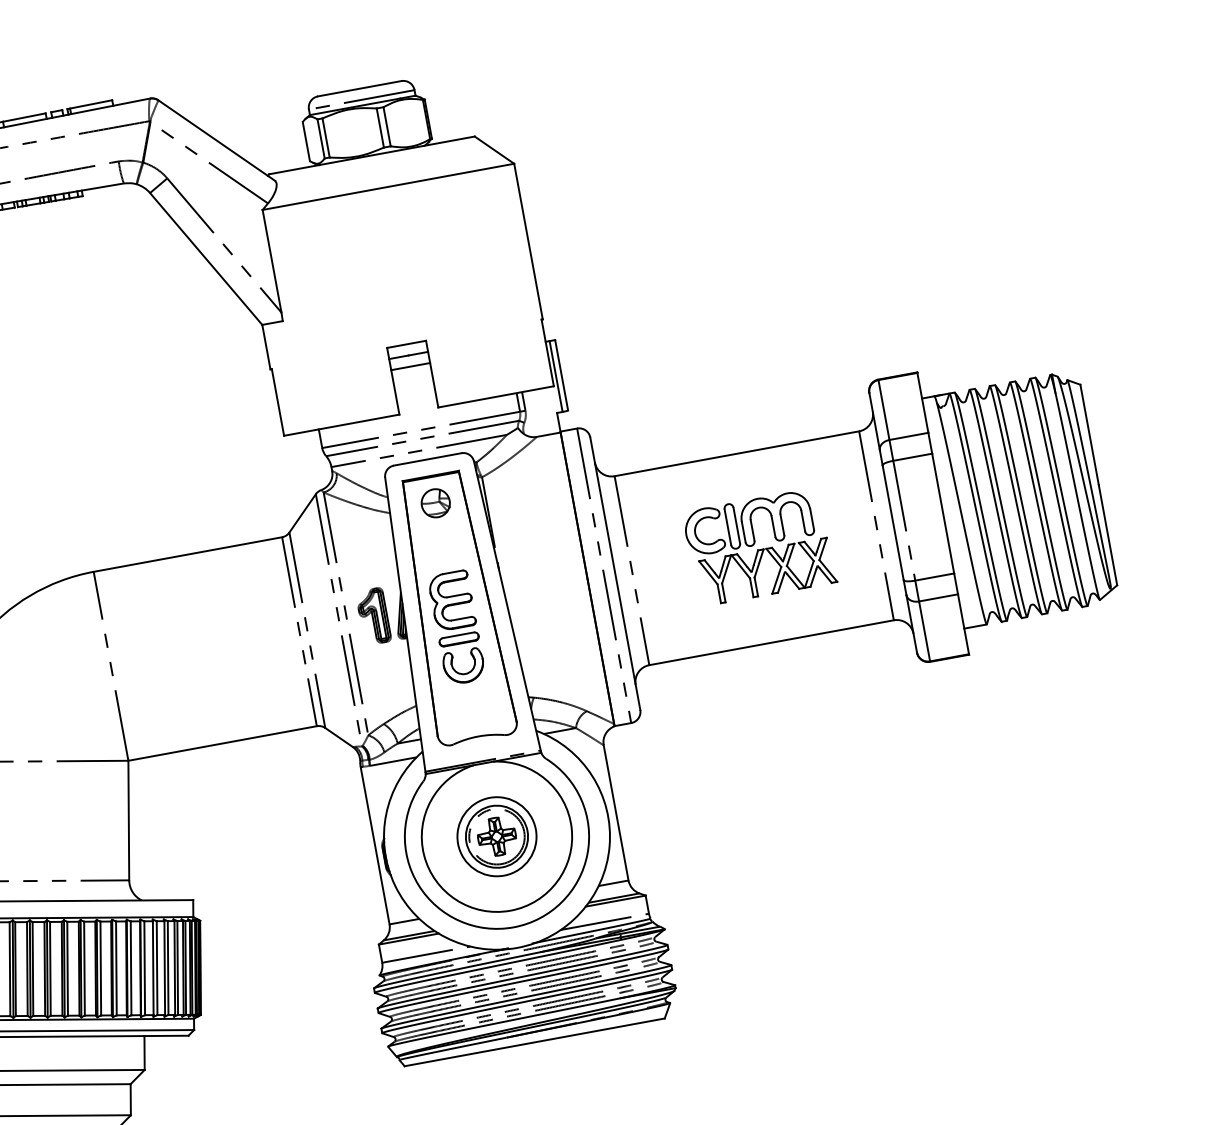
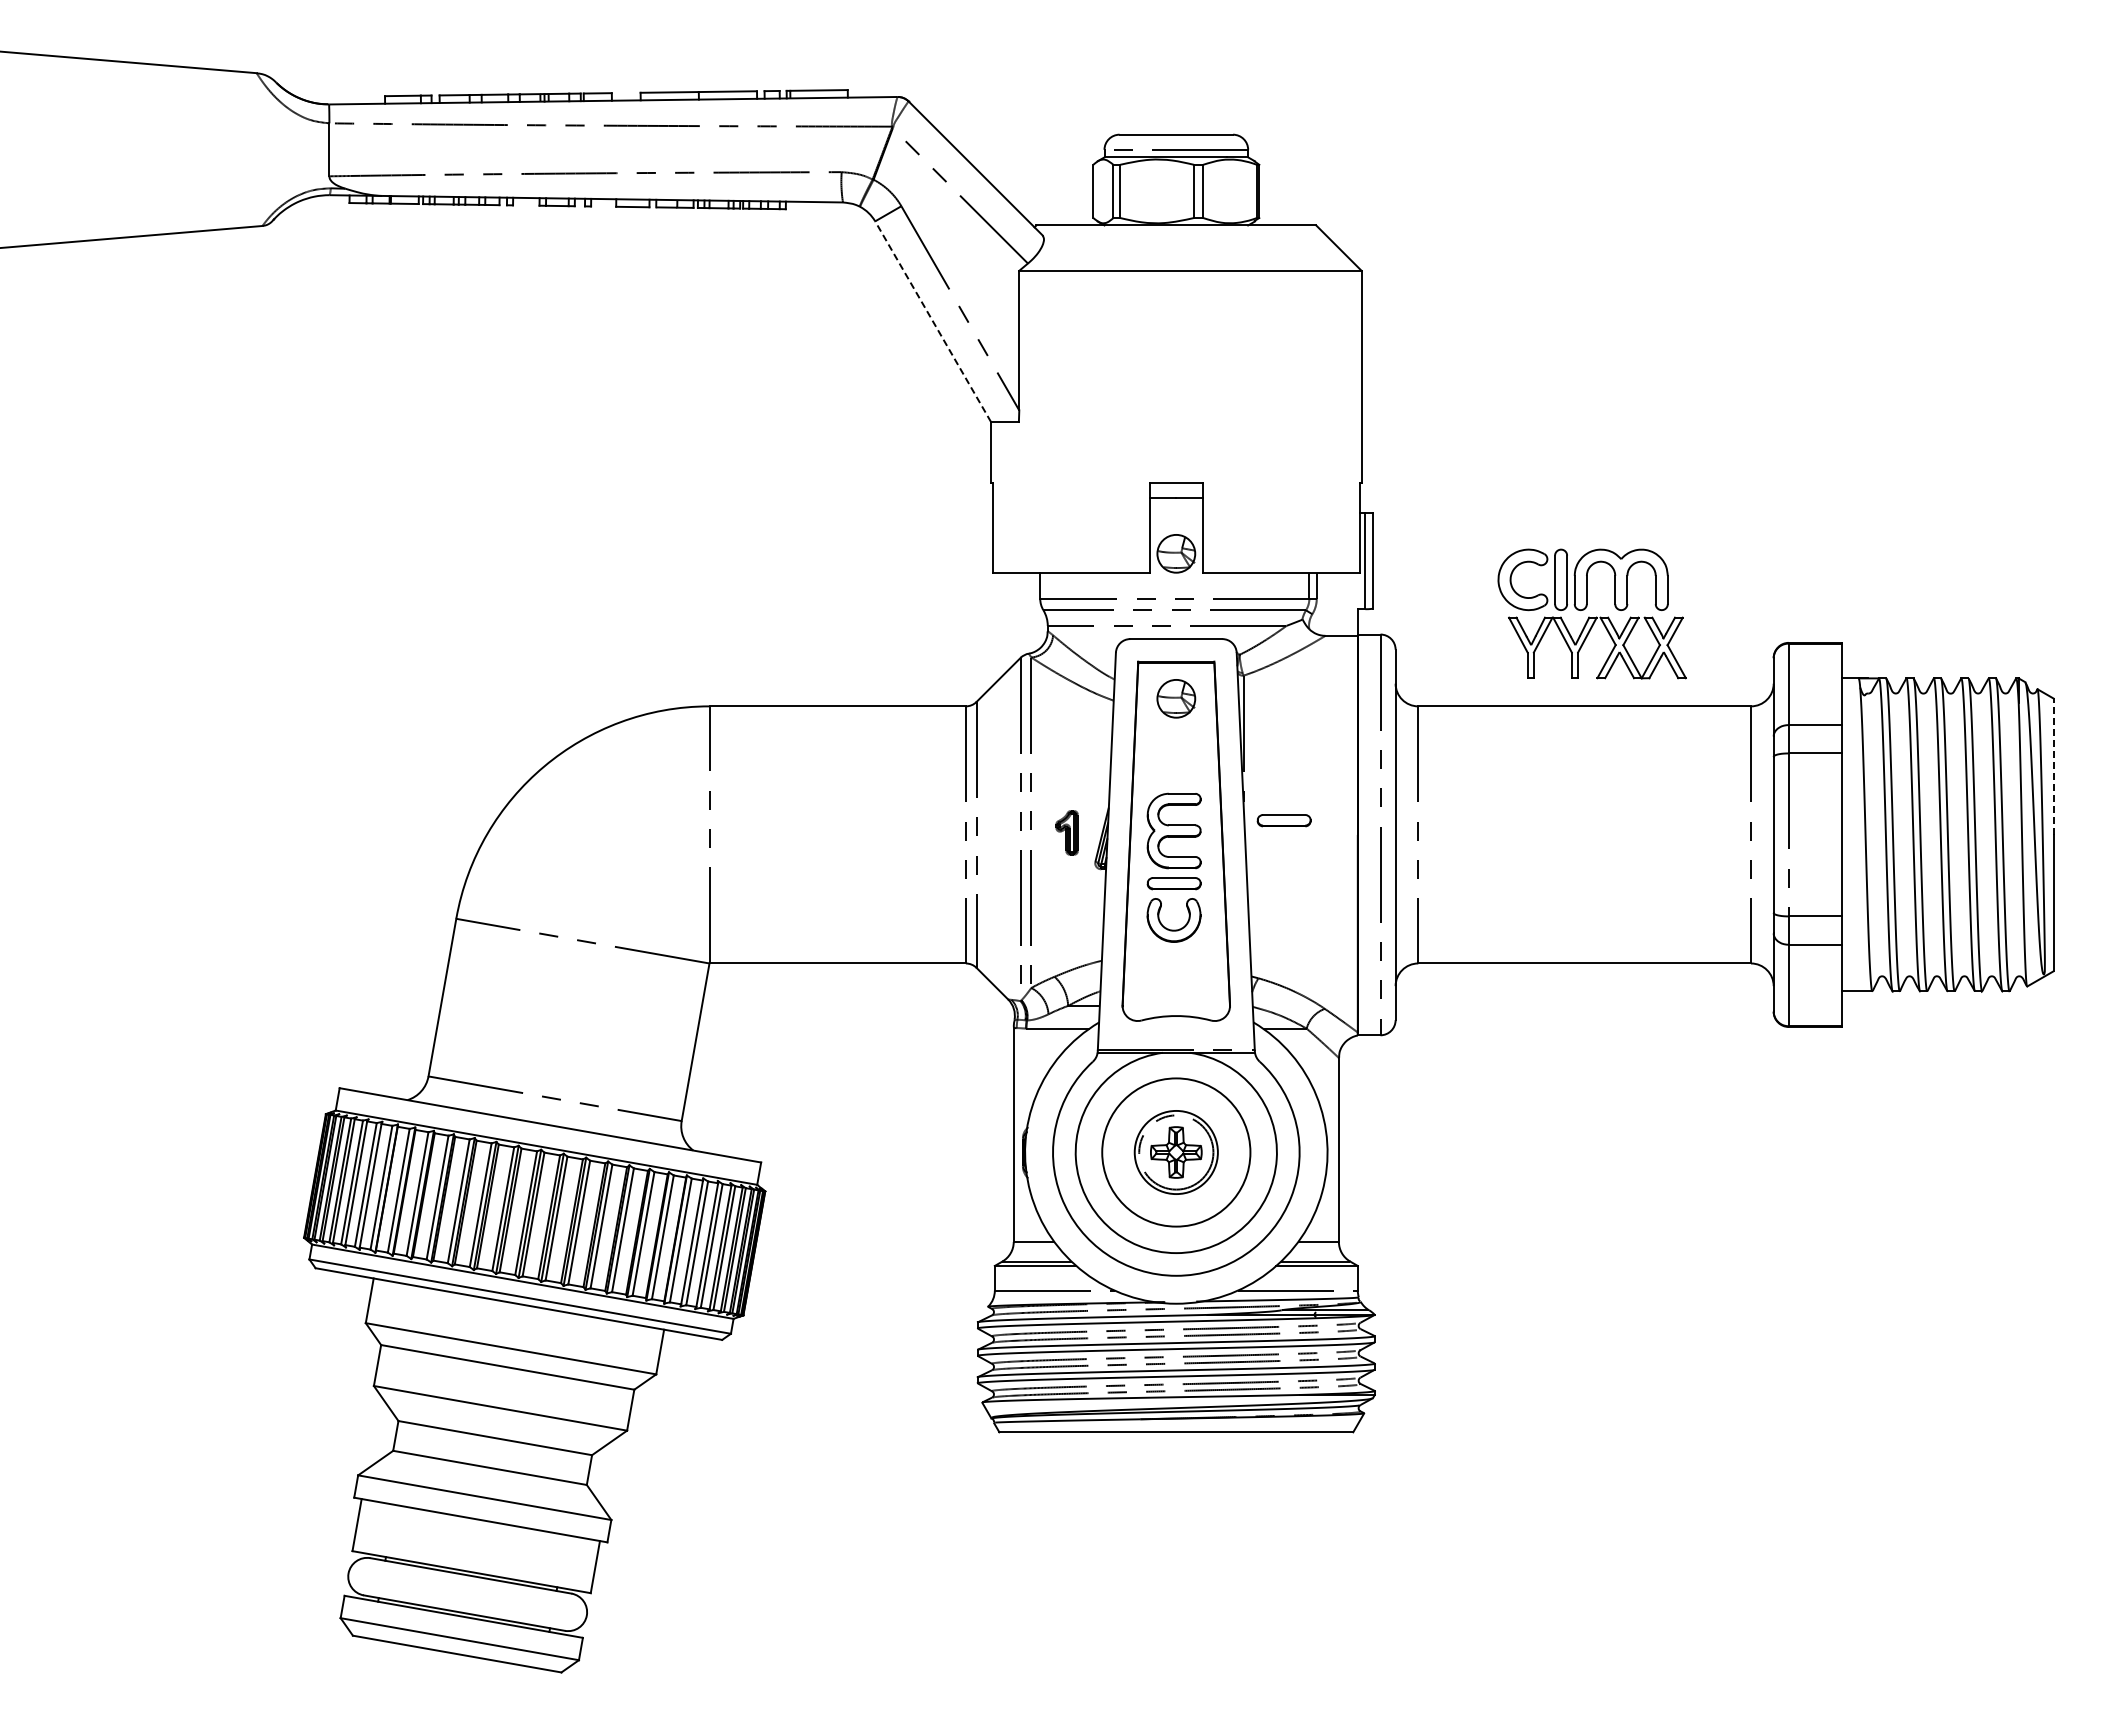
line: (206, 258) -> (933, 321), solid -> dashed
line: (410, 366) -> (1175, 512), removed
part: (416, 396) -> (1176, 553), added
line: (1089, 434) -> (2053, 766), solid -> dashed
part: (759, 547) -> (1591, 613), moved
part: (530, 578) -> (1283, 820), added
part: (373, 616) -> (1066, 832), size x0.6
circle: (497, 836) -> (1176, 1152), size x1.4

